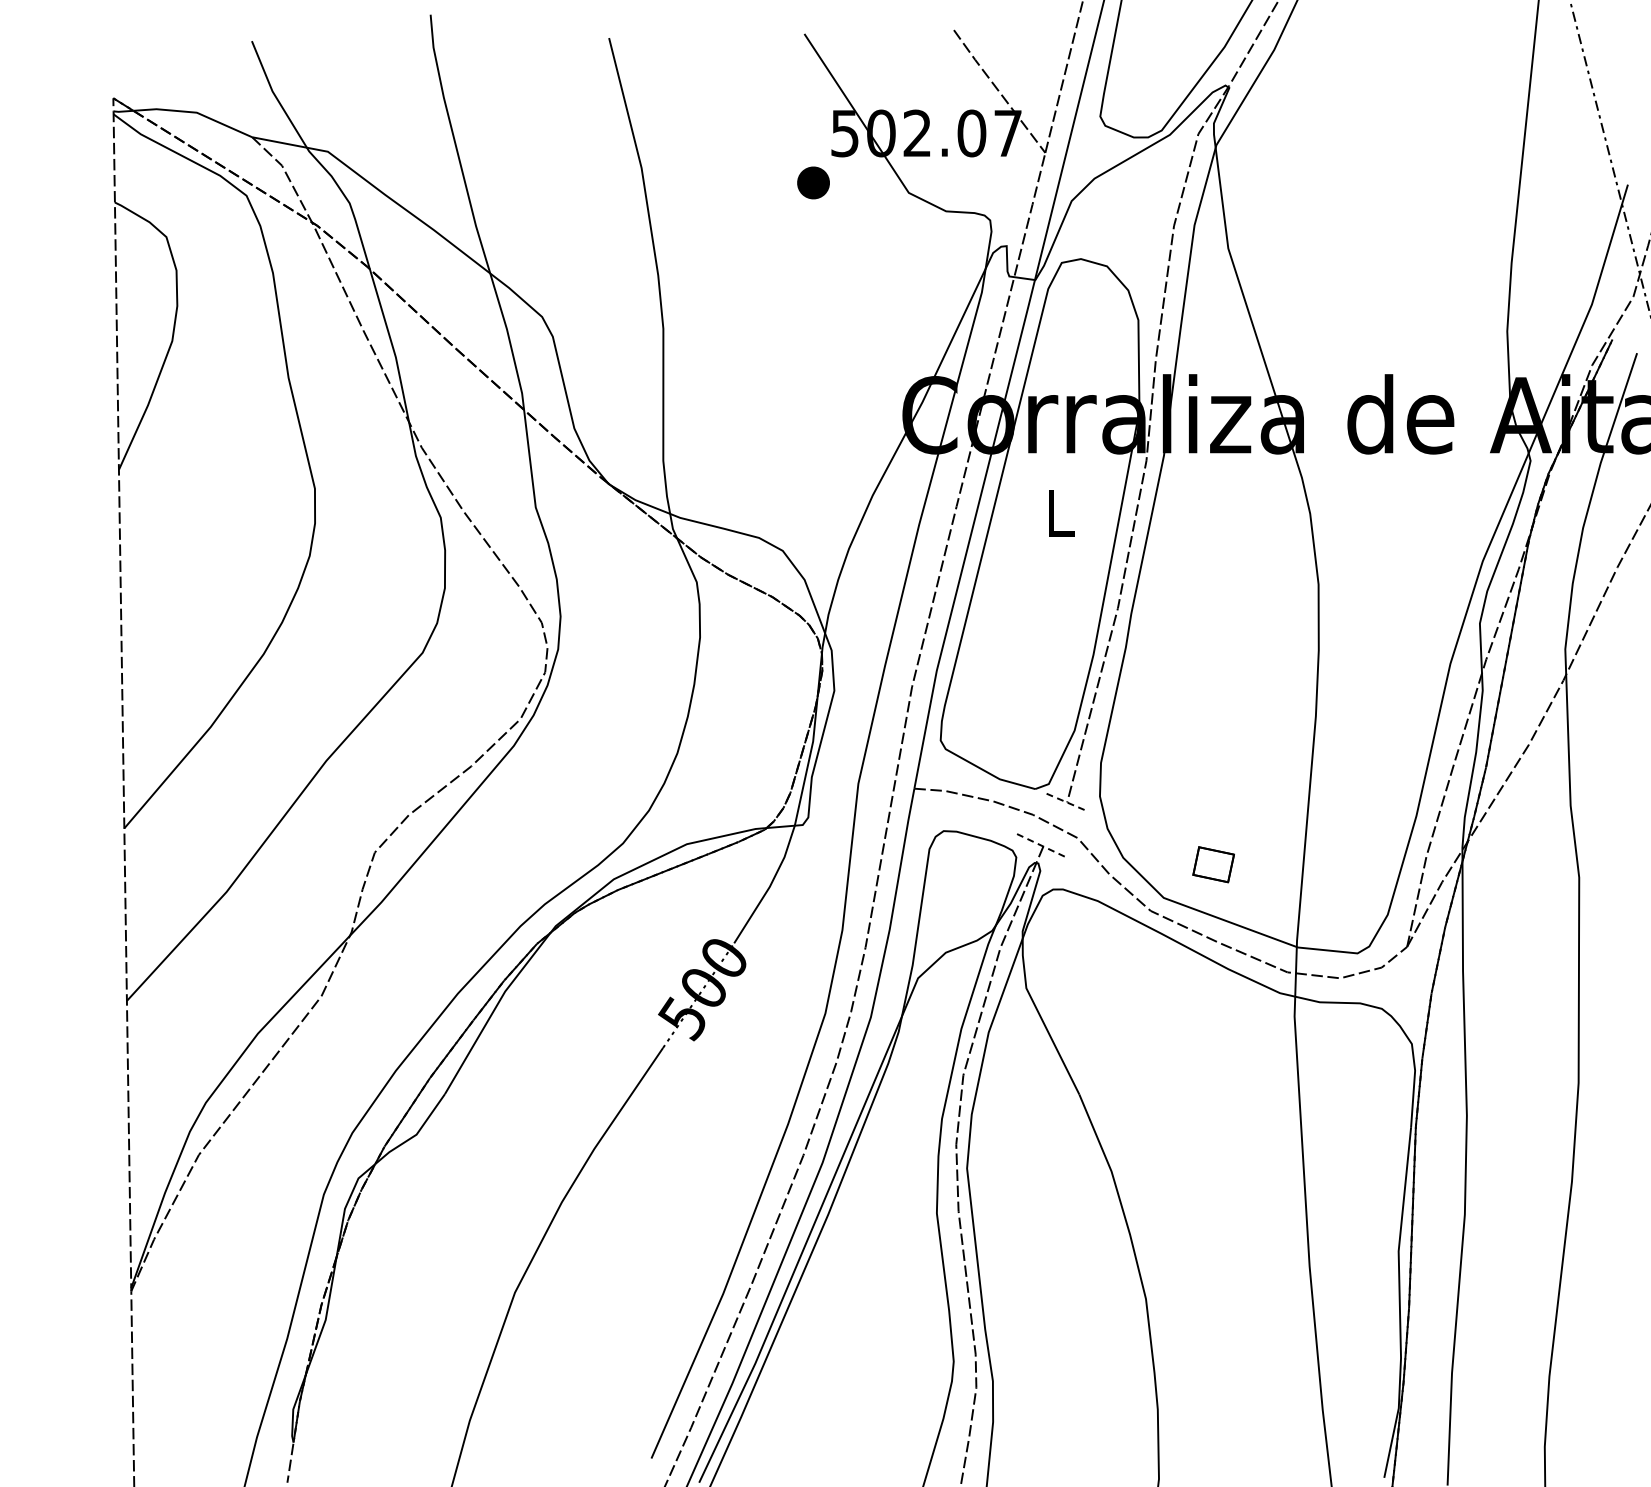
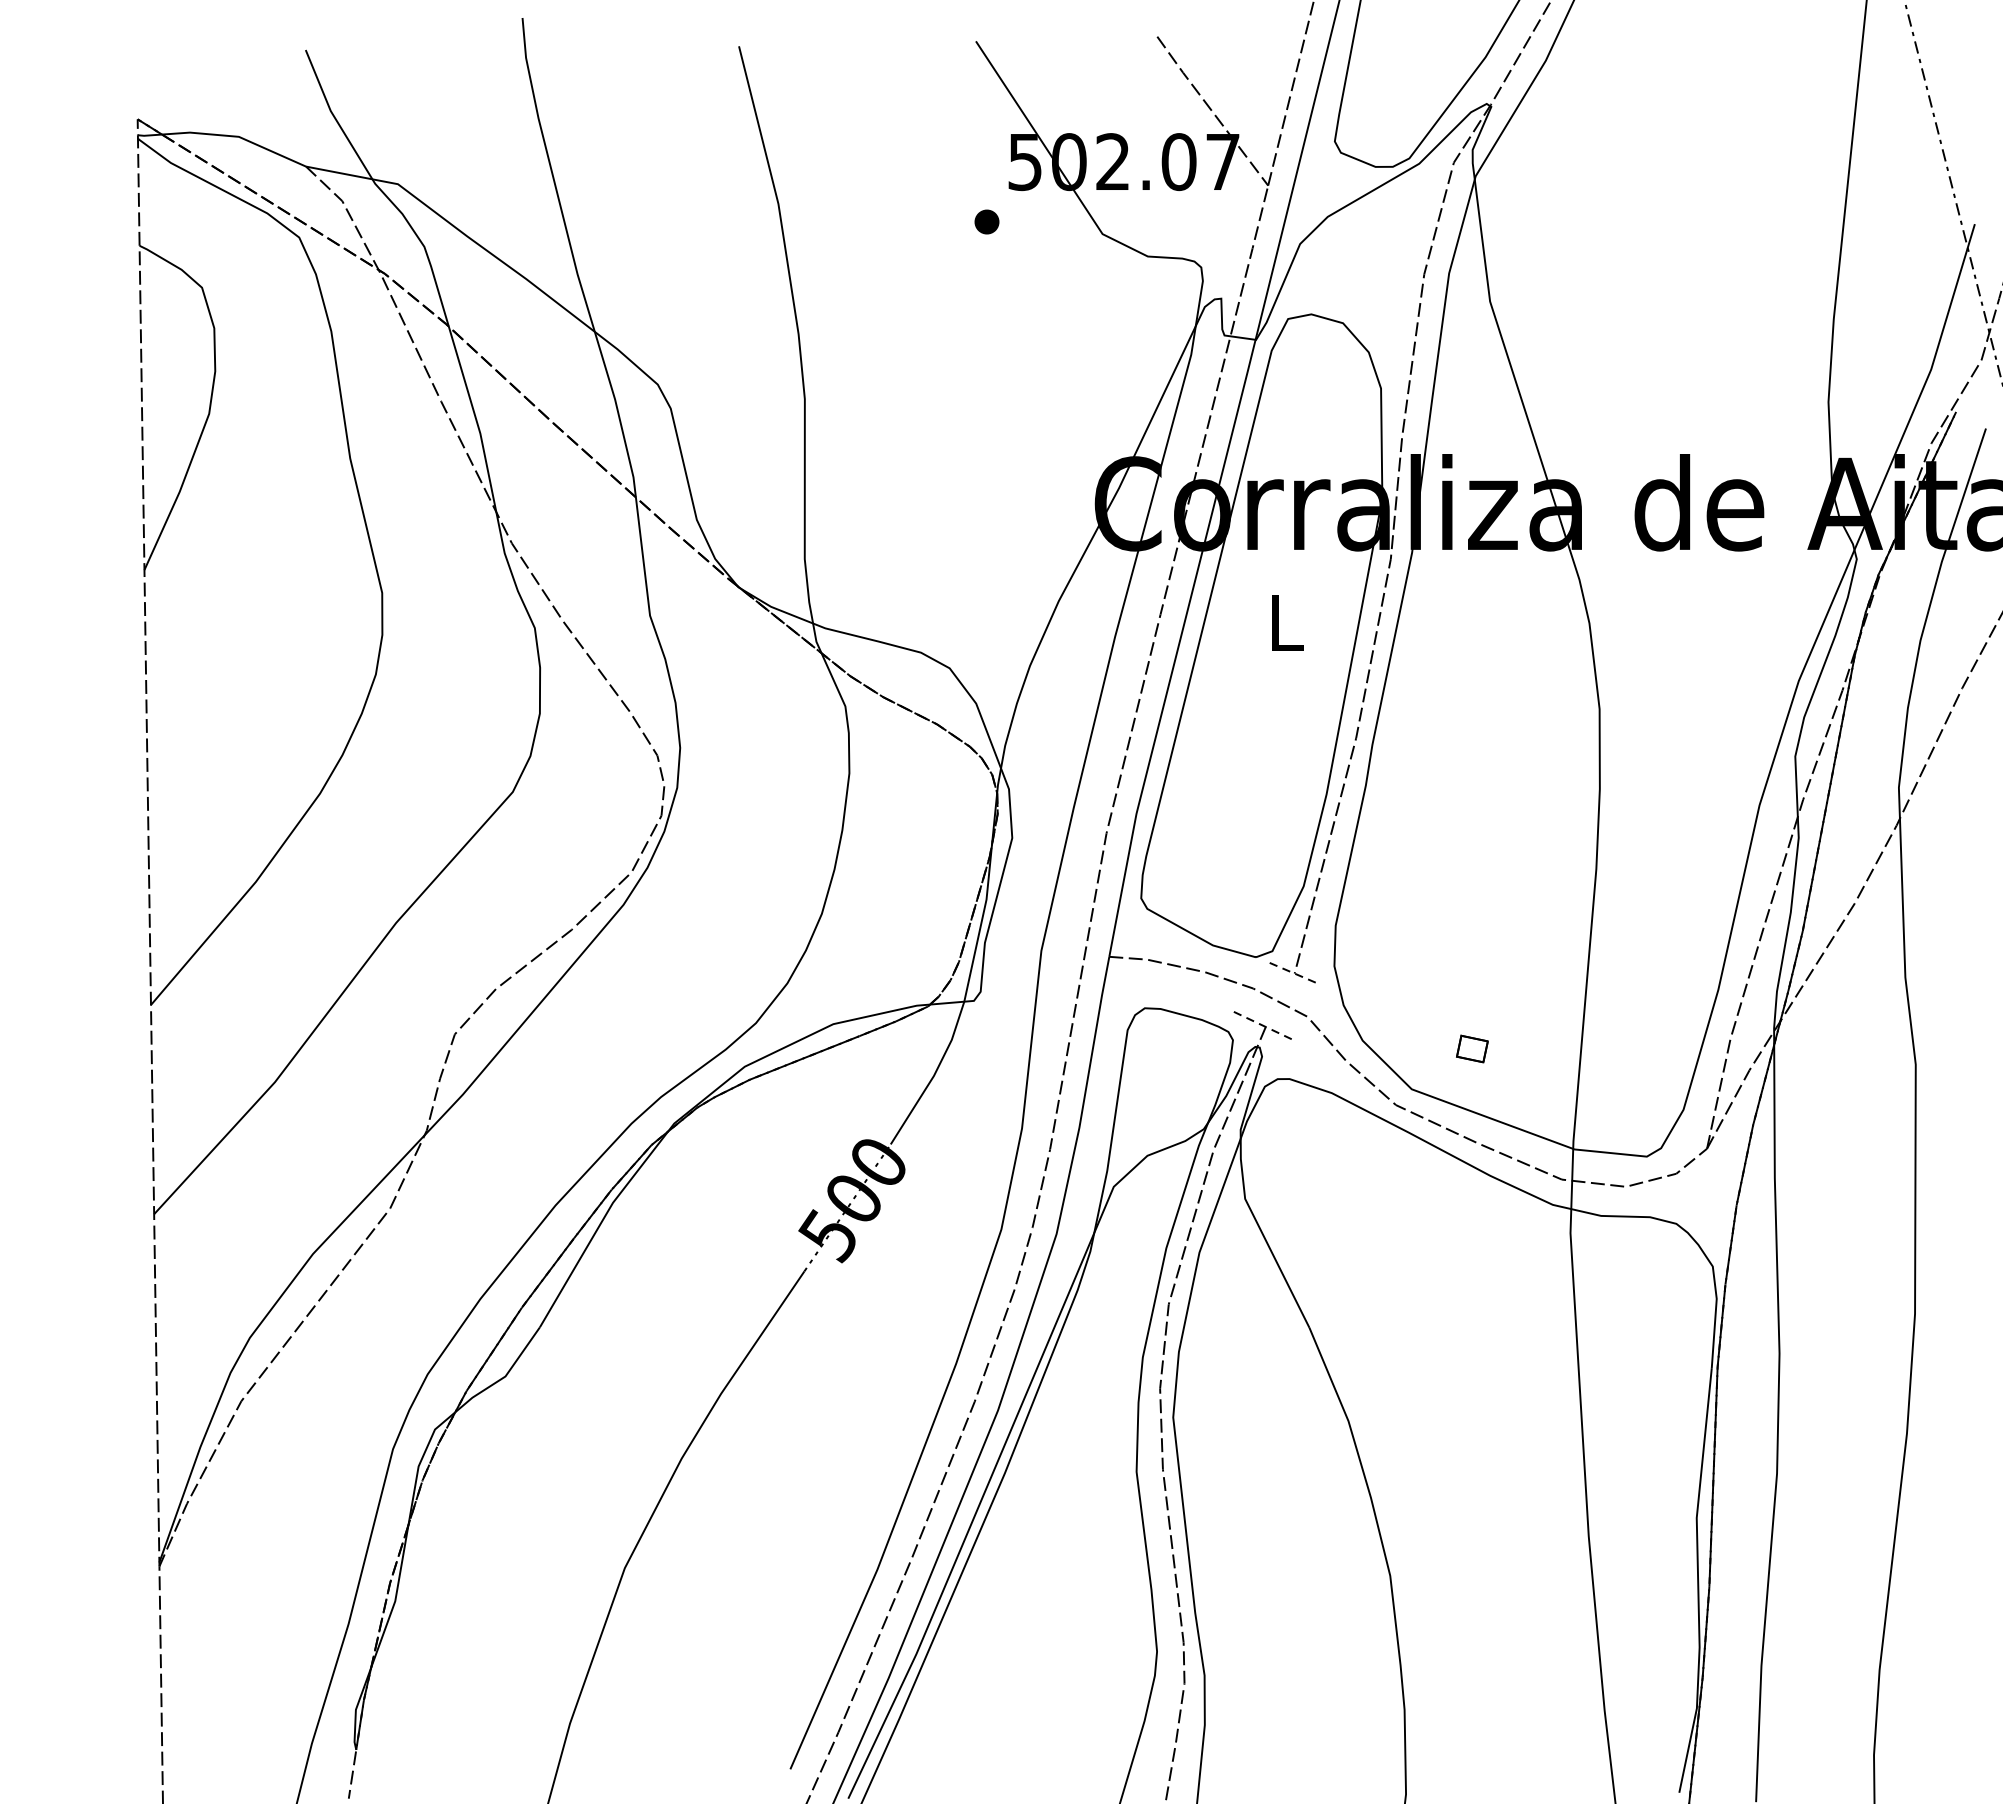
part: (813, 182) -> (986, 221), size x0.62
part: (1213, 864) -> (1472, 1048), size x0.62

